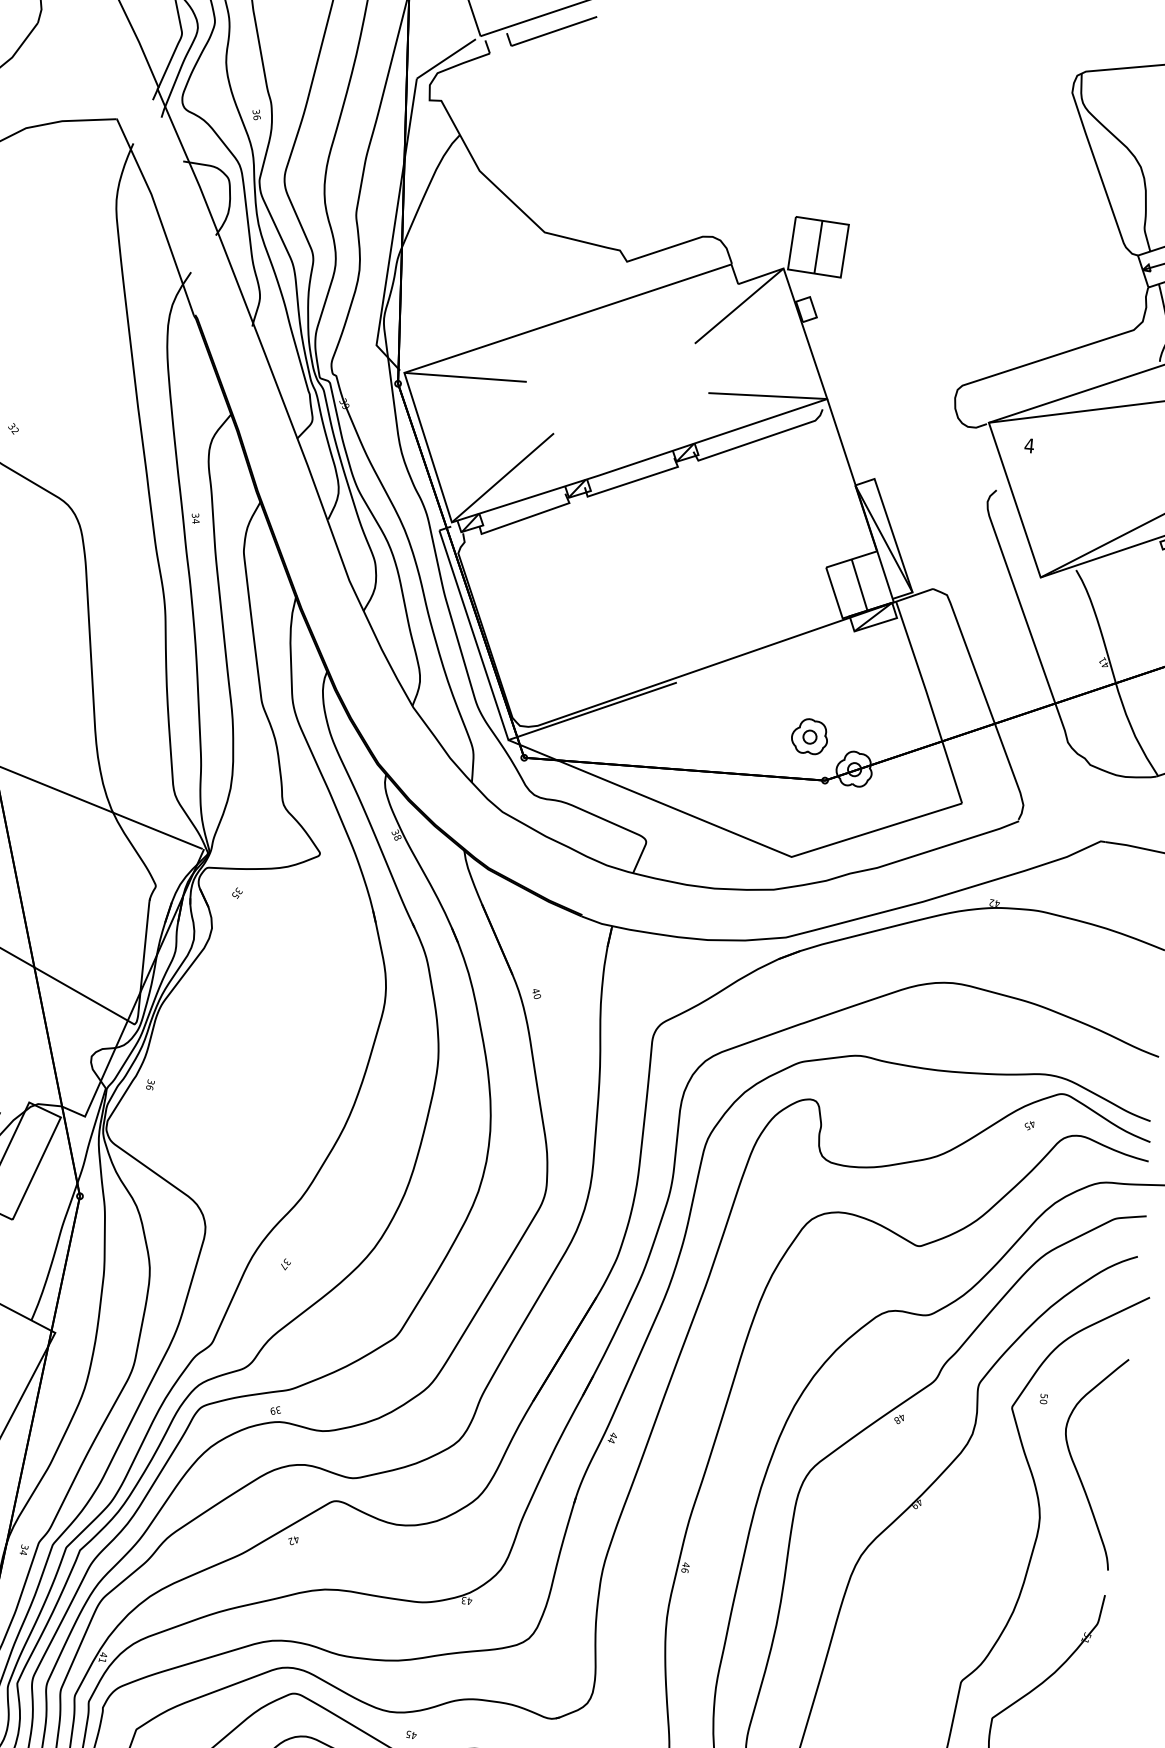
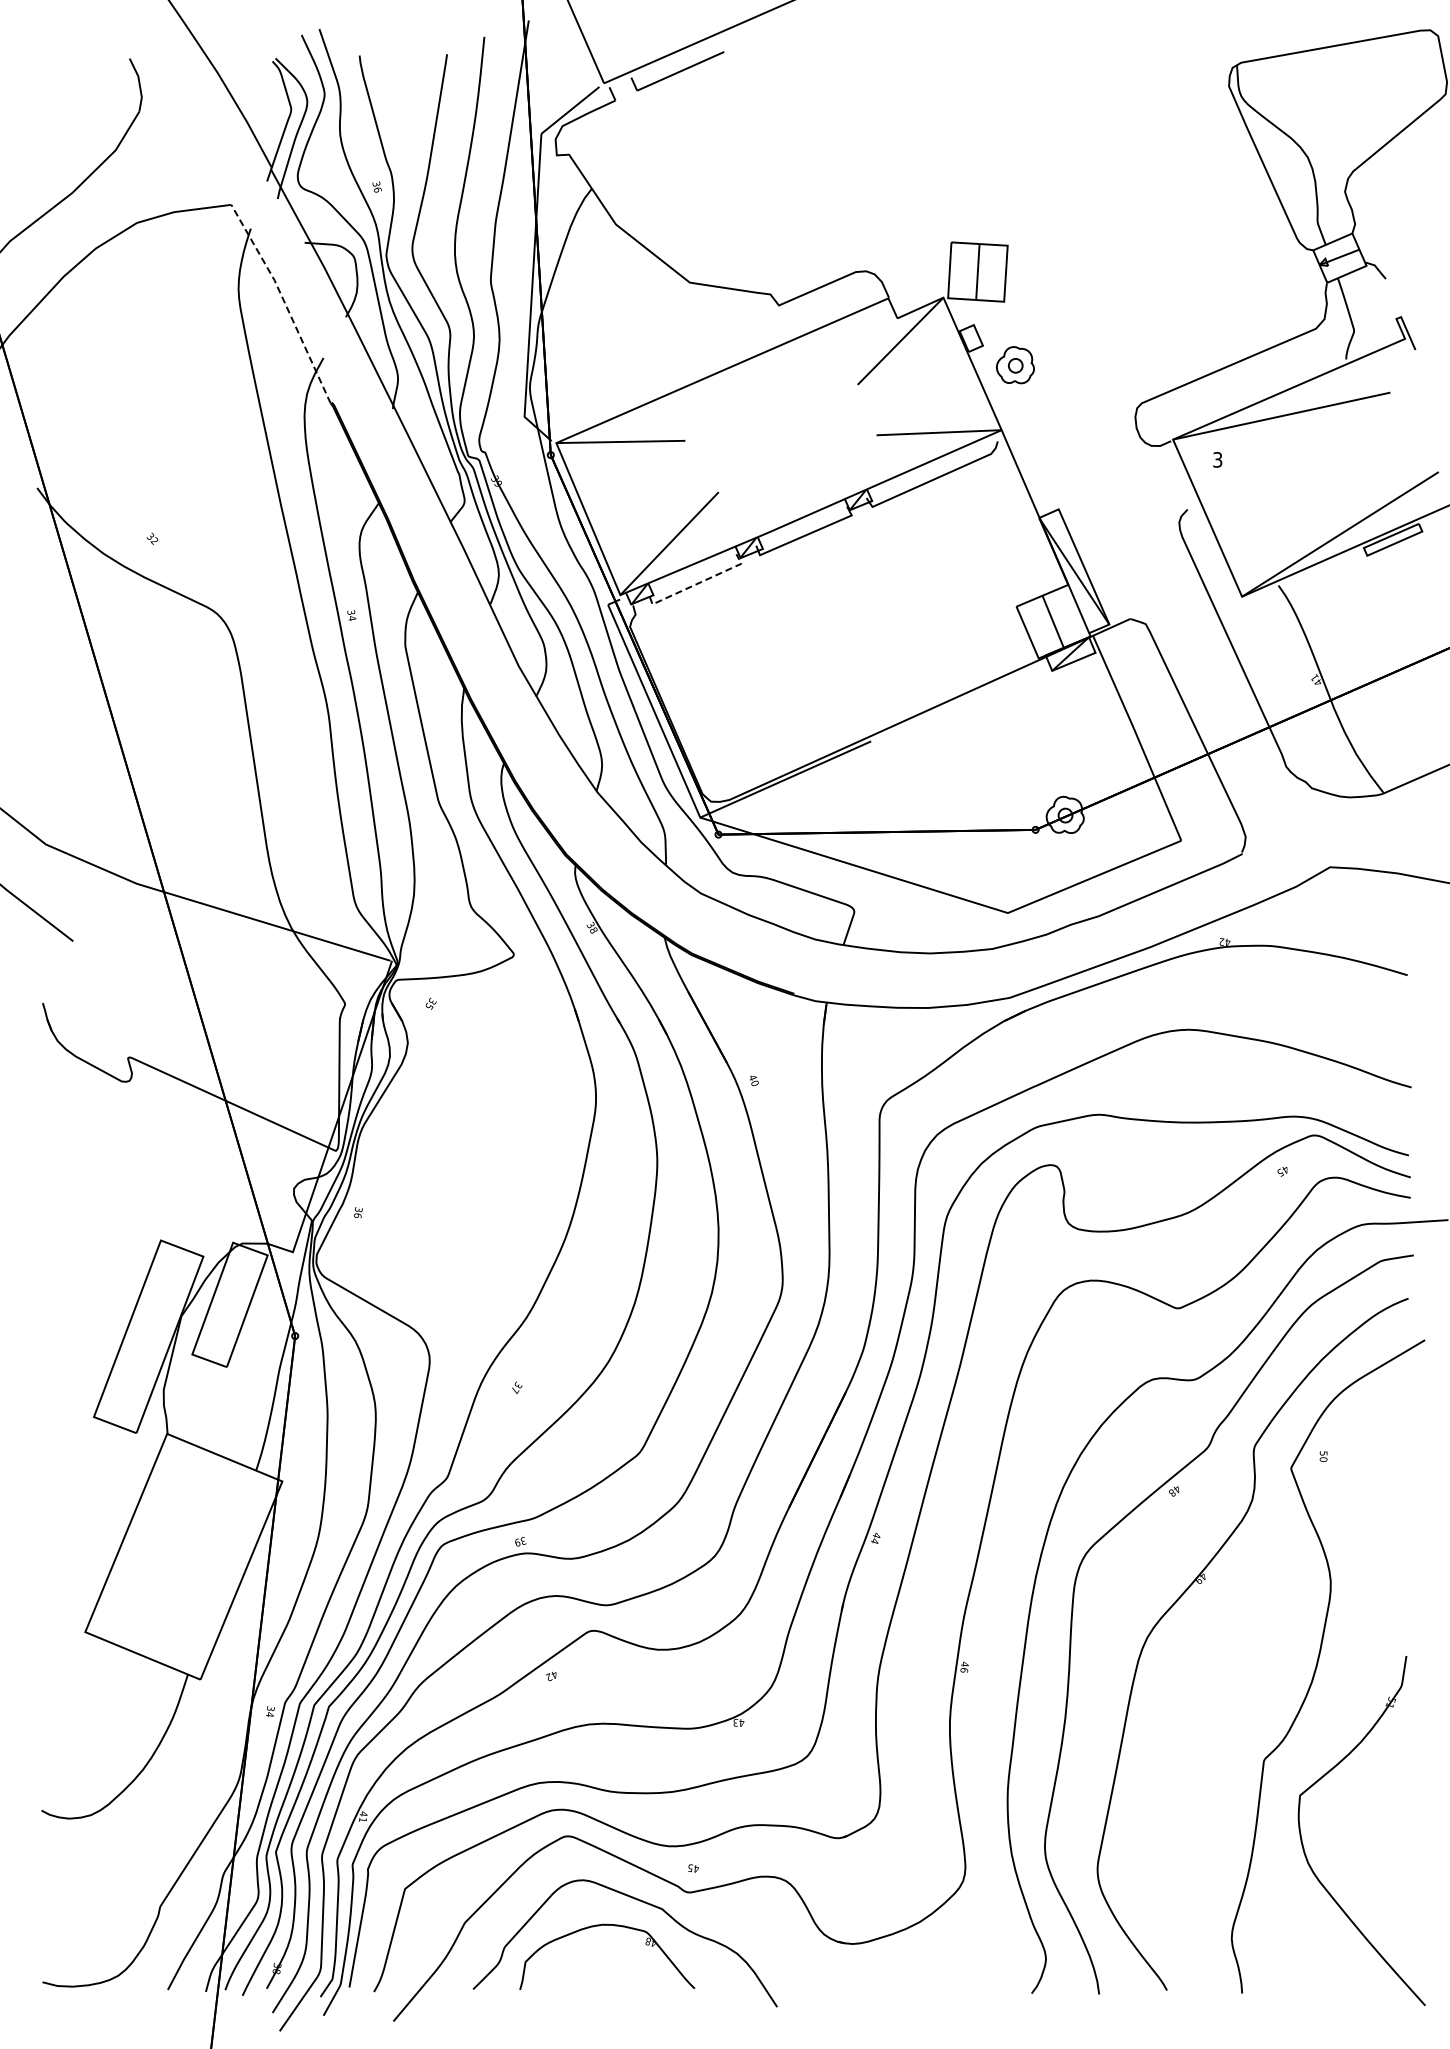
line: (159, 215) -> (284, 301), solid -> dashed
text: (1029, 445) -> (1217, 459), 4 -> 3
line: (526, 518) -> (698, 583), solid -> dashed
part: (809, 736) -> (1015, 365), moved
curve: (1076, 1467) -> (1364, 1525), removed

